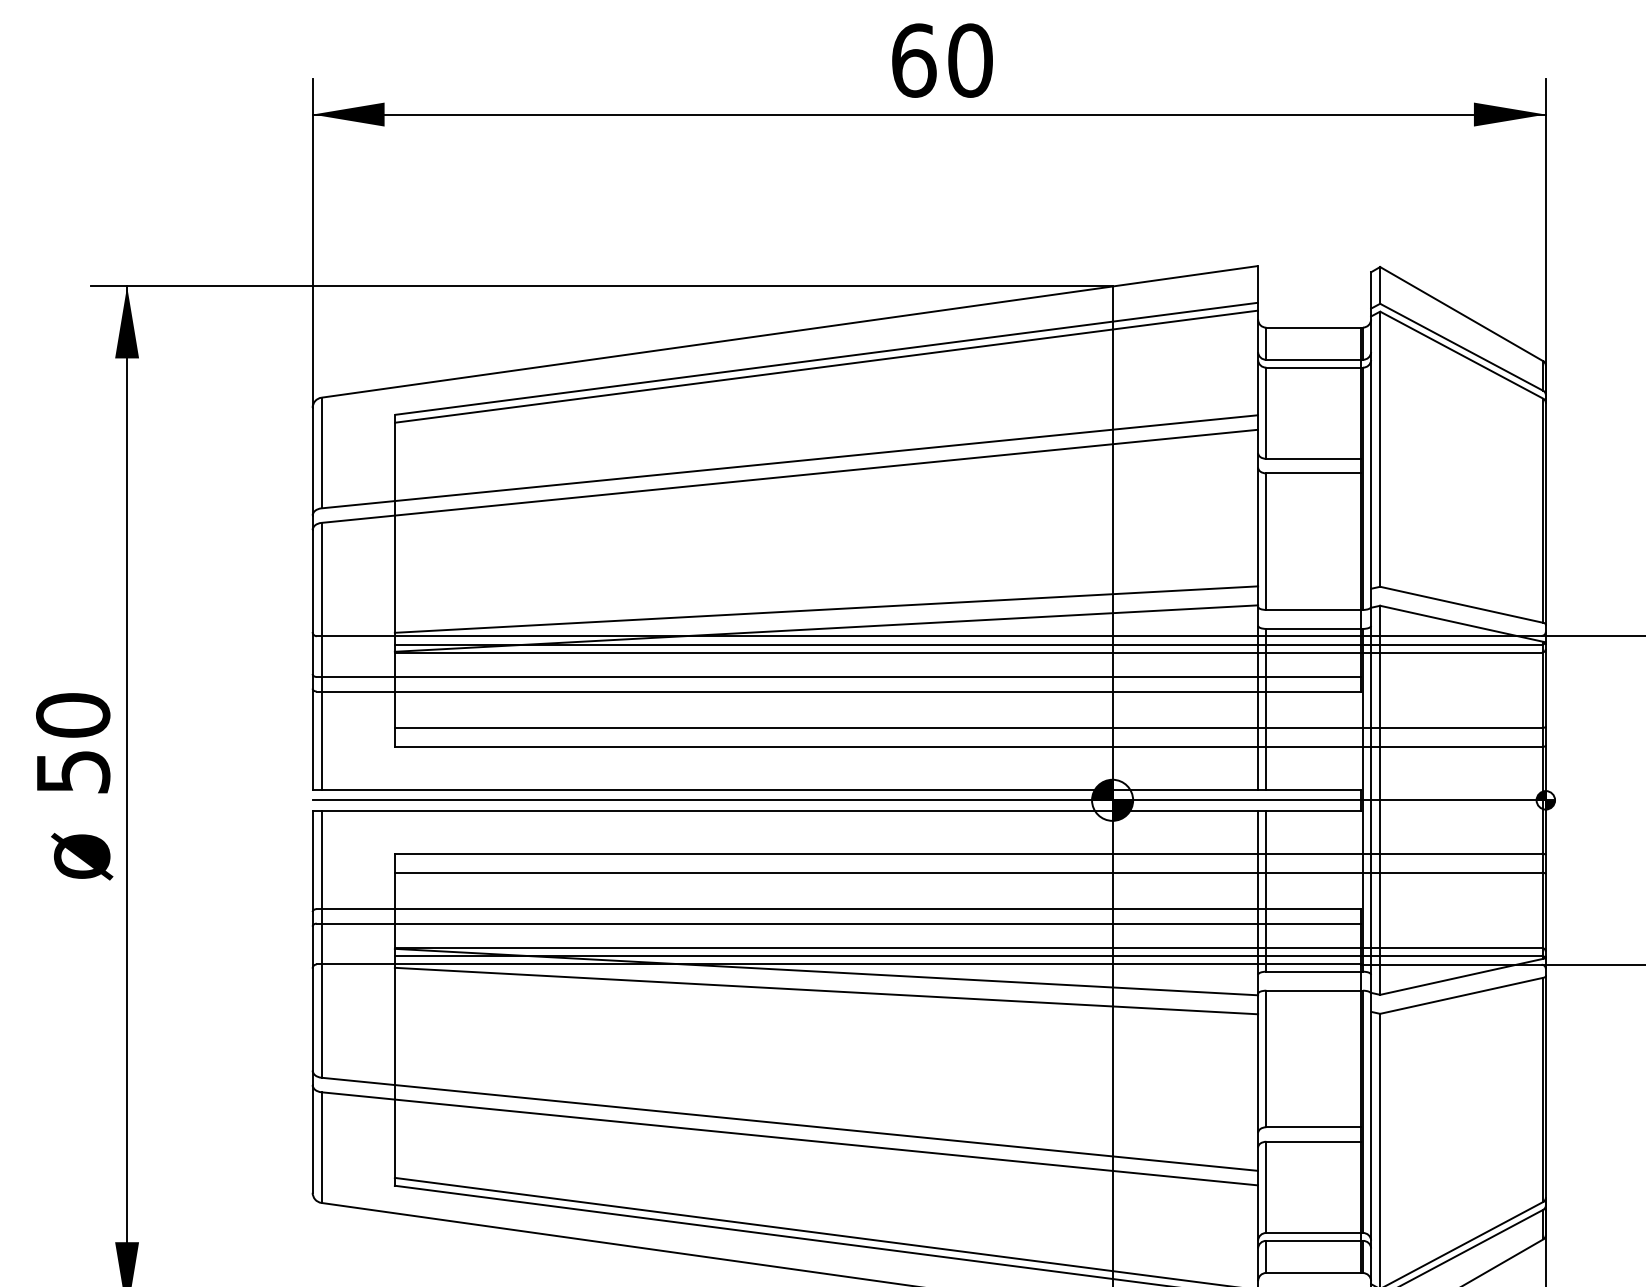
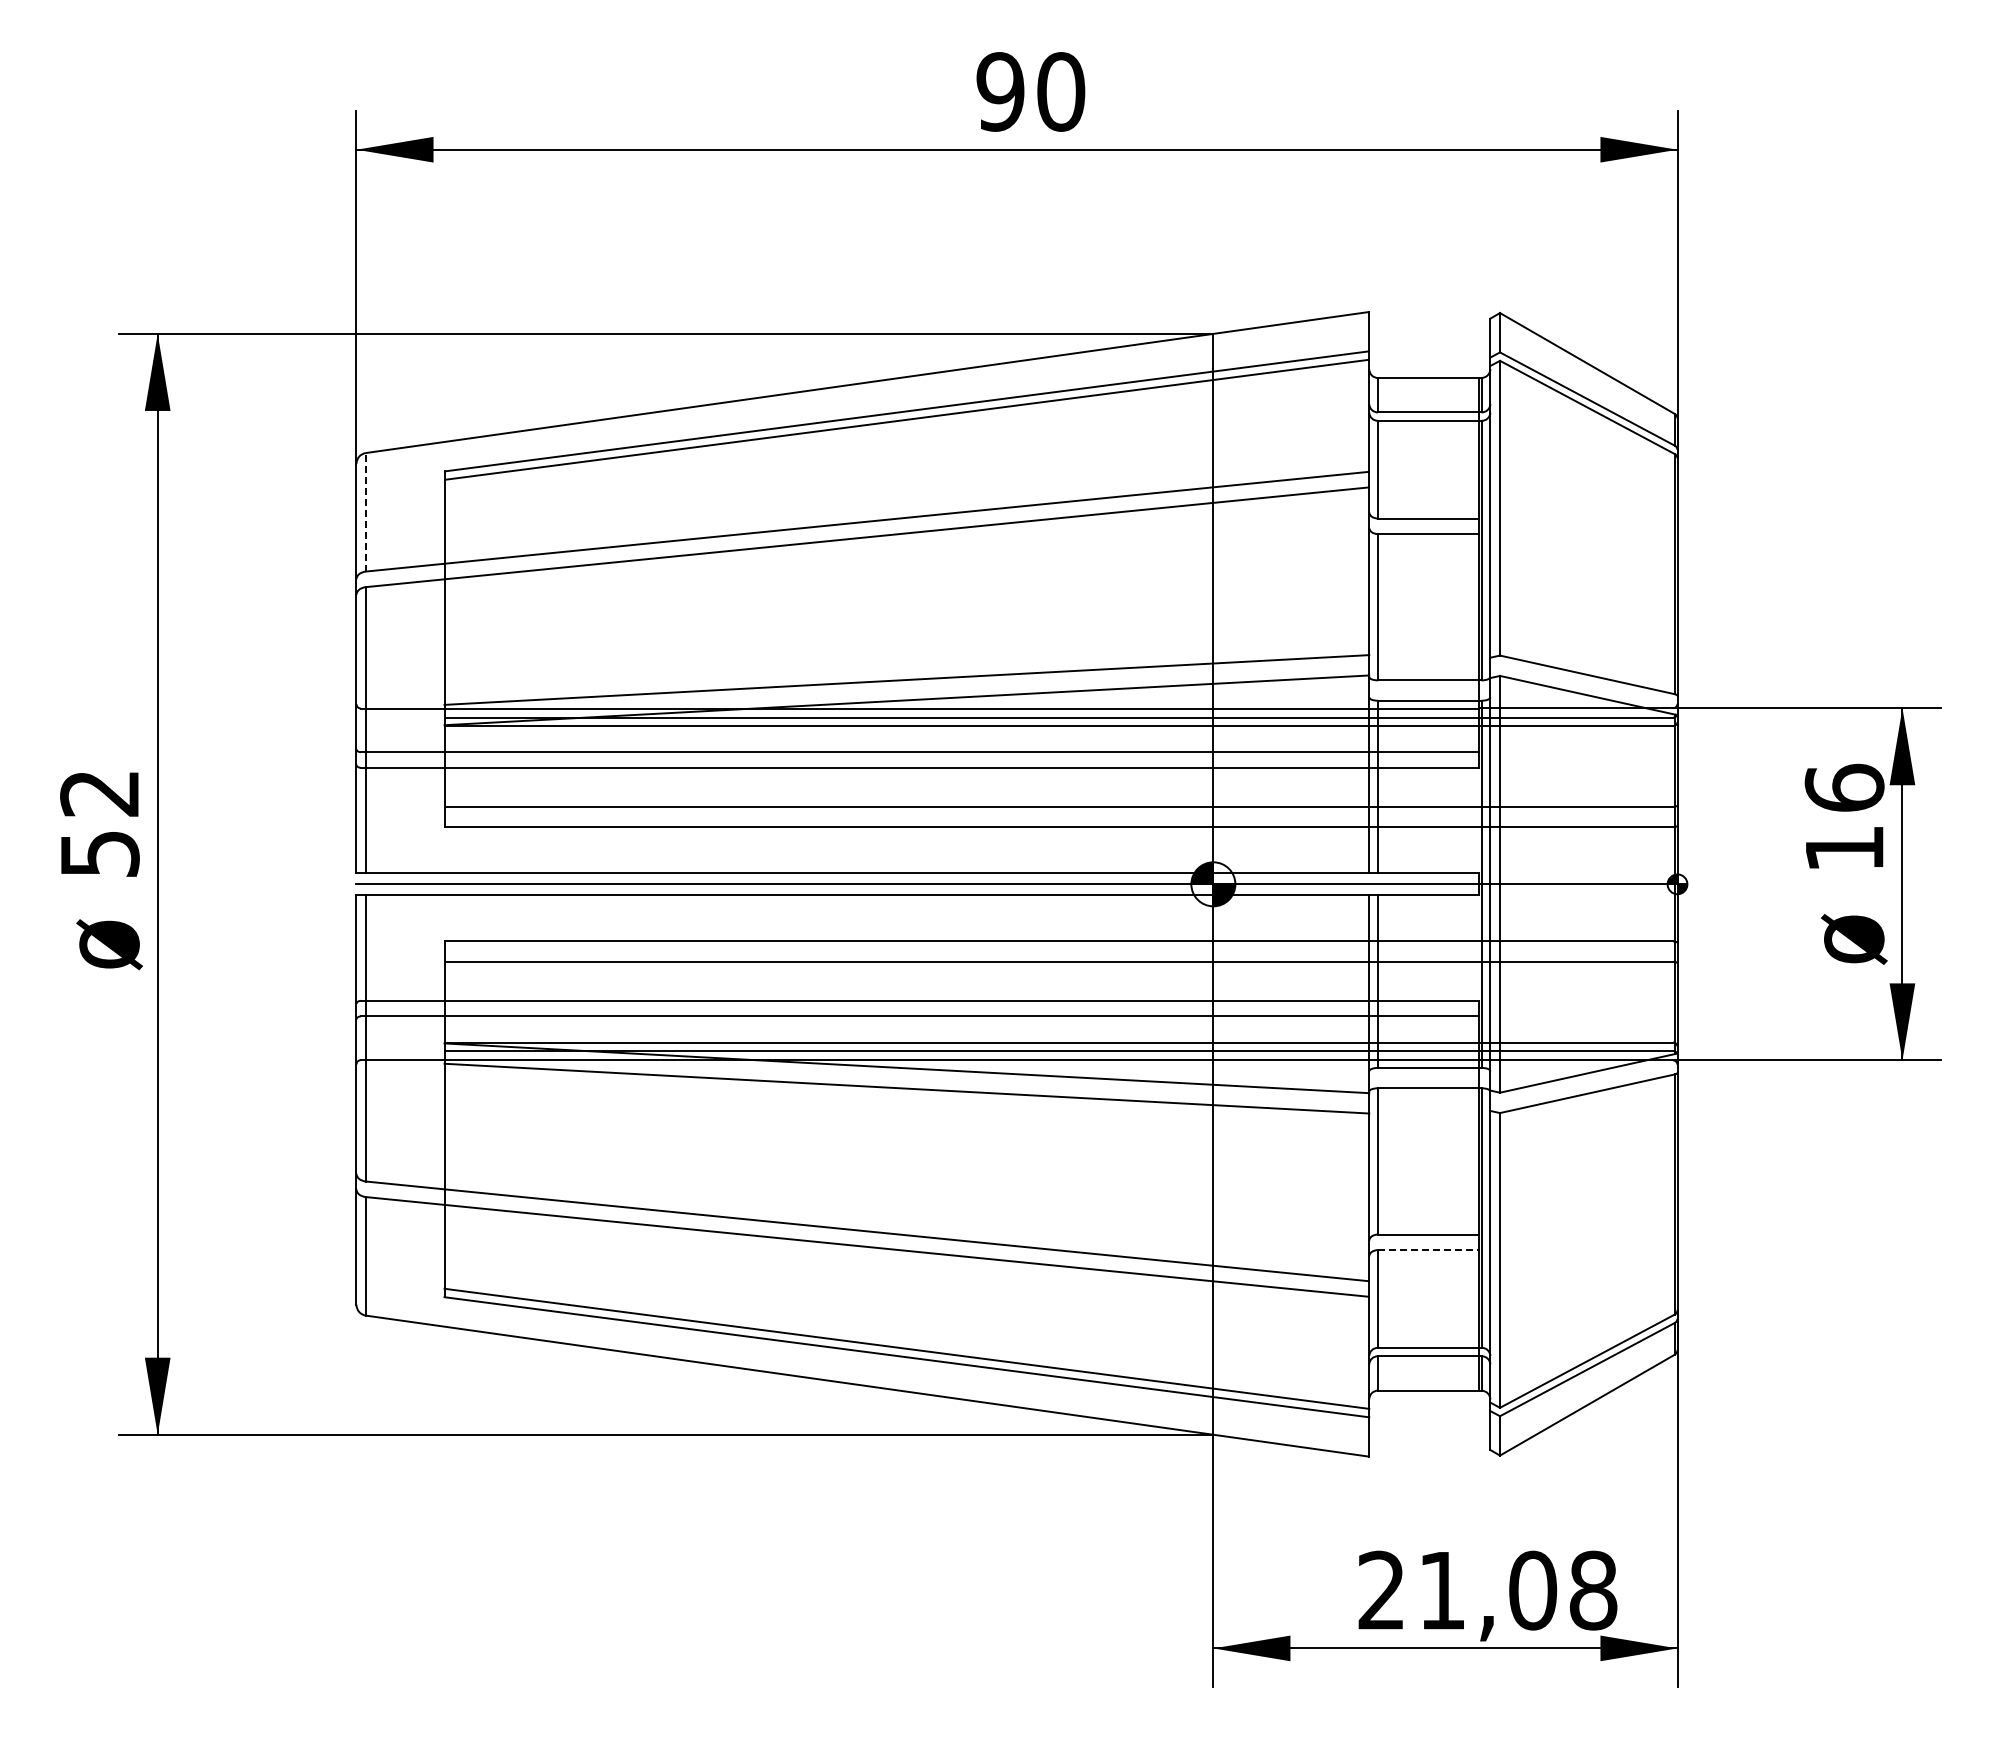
text: (913, 60) -> (1000, 91), 60 -> 90
line: (321, 452) -> (365, 511), solid -> dashed
text: (72, 715) -> (99, 793), 50 -> 52
line: (1313, 1142) -> (1428, 1250), solid -> dashed

